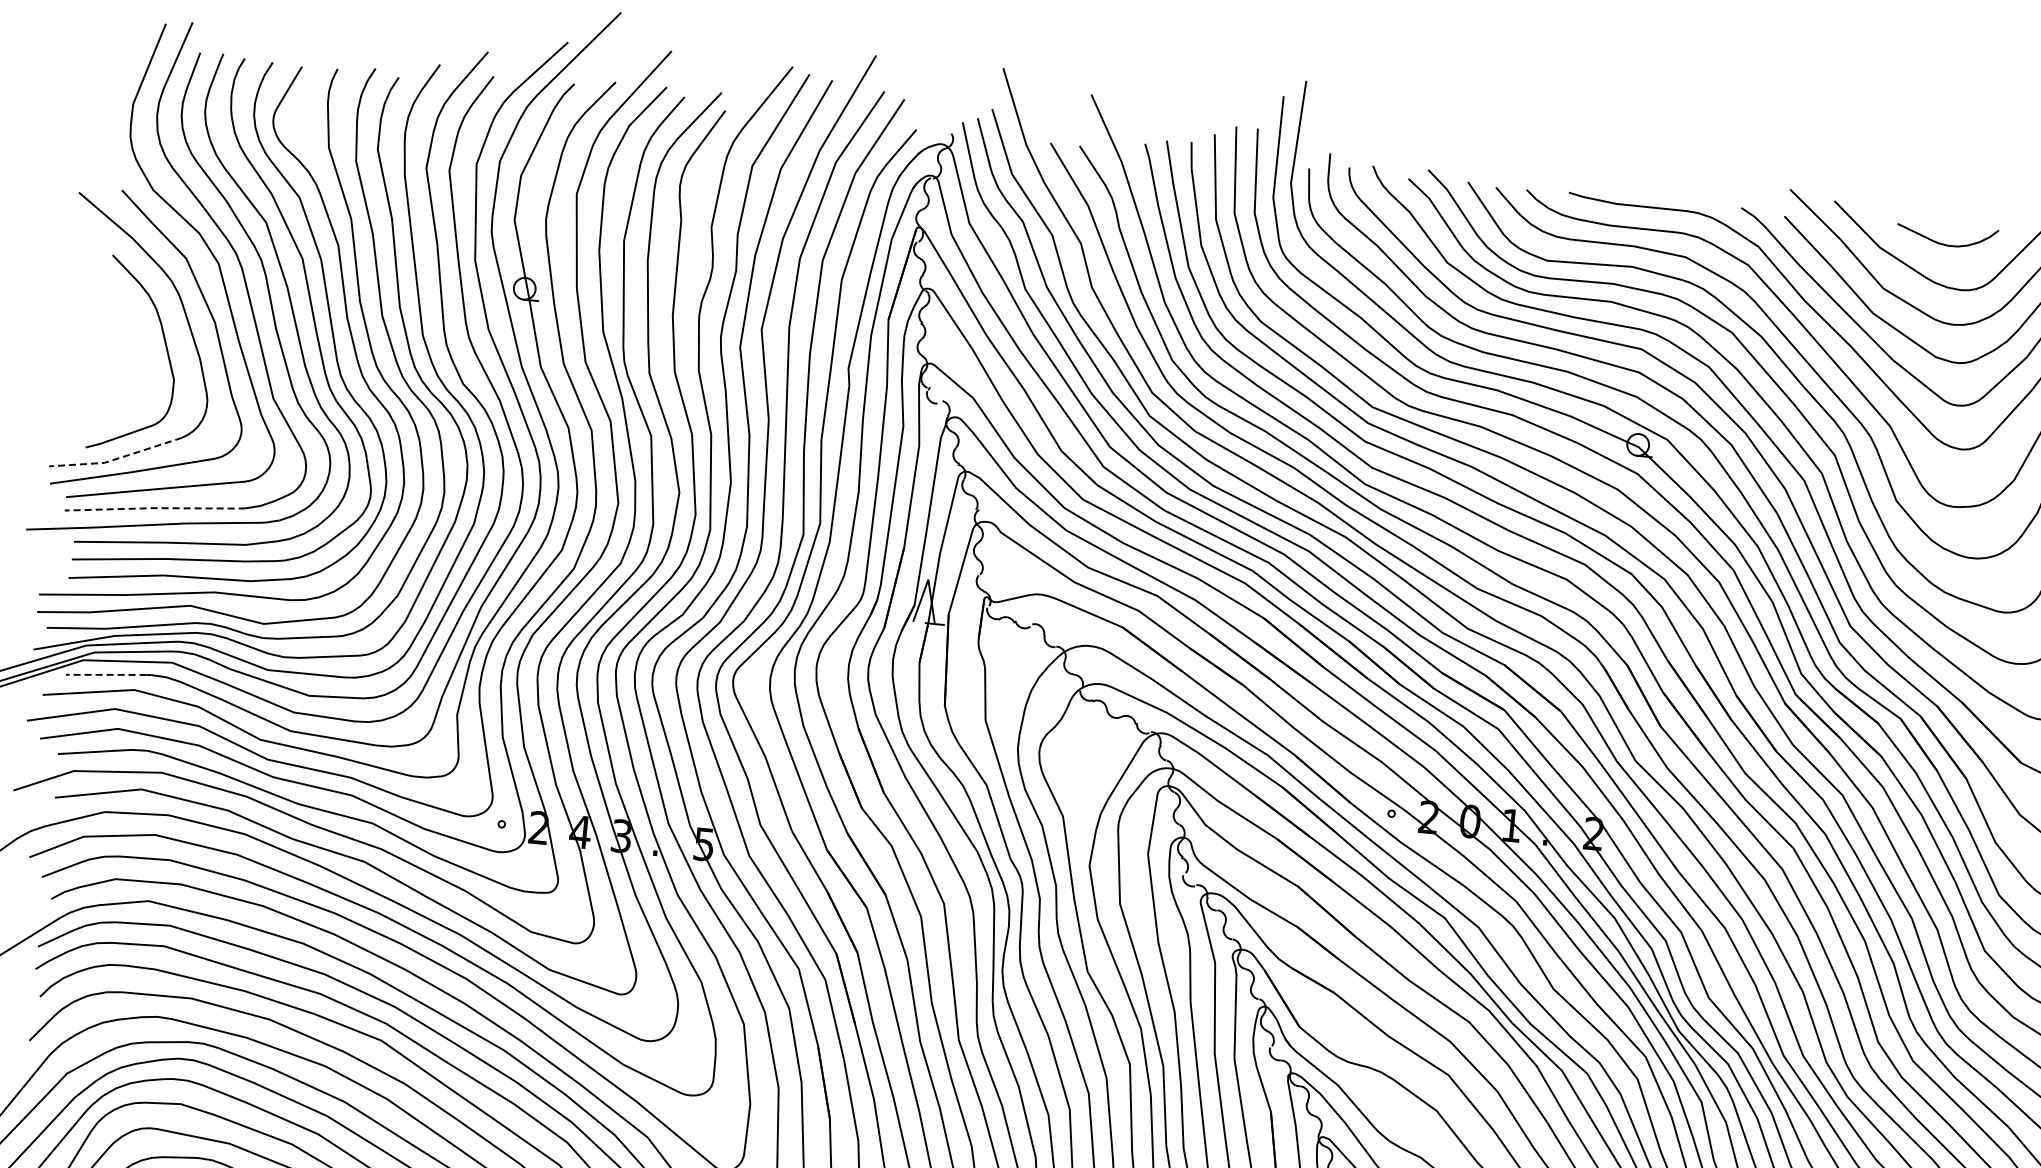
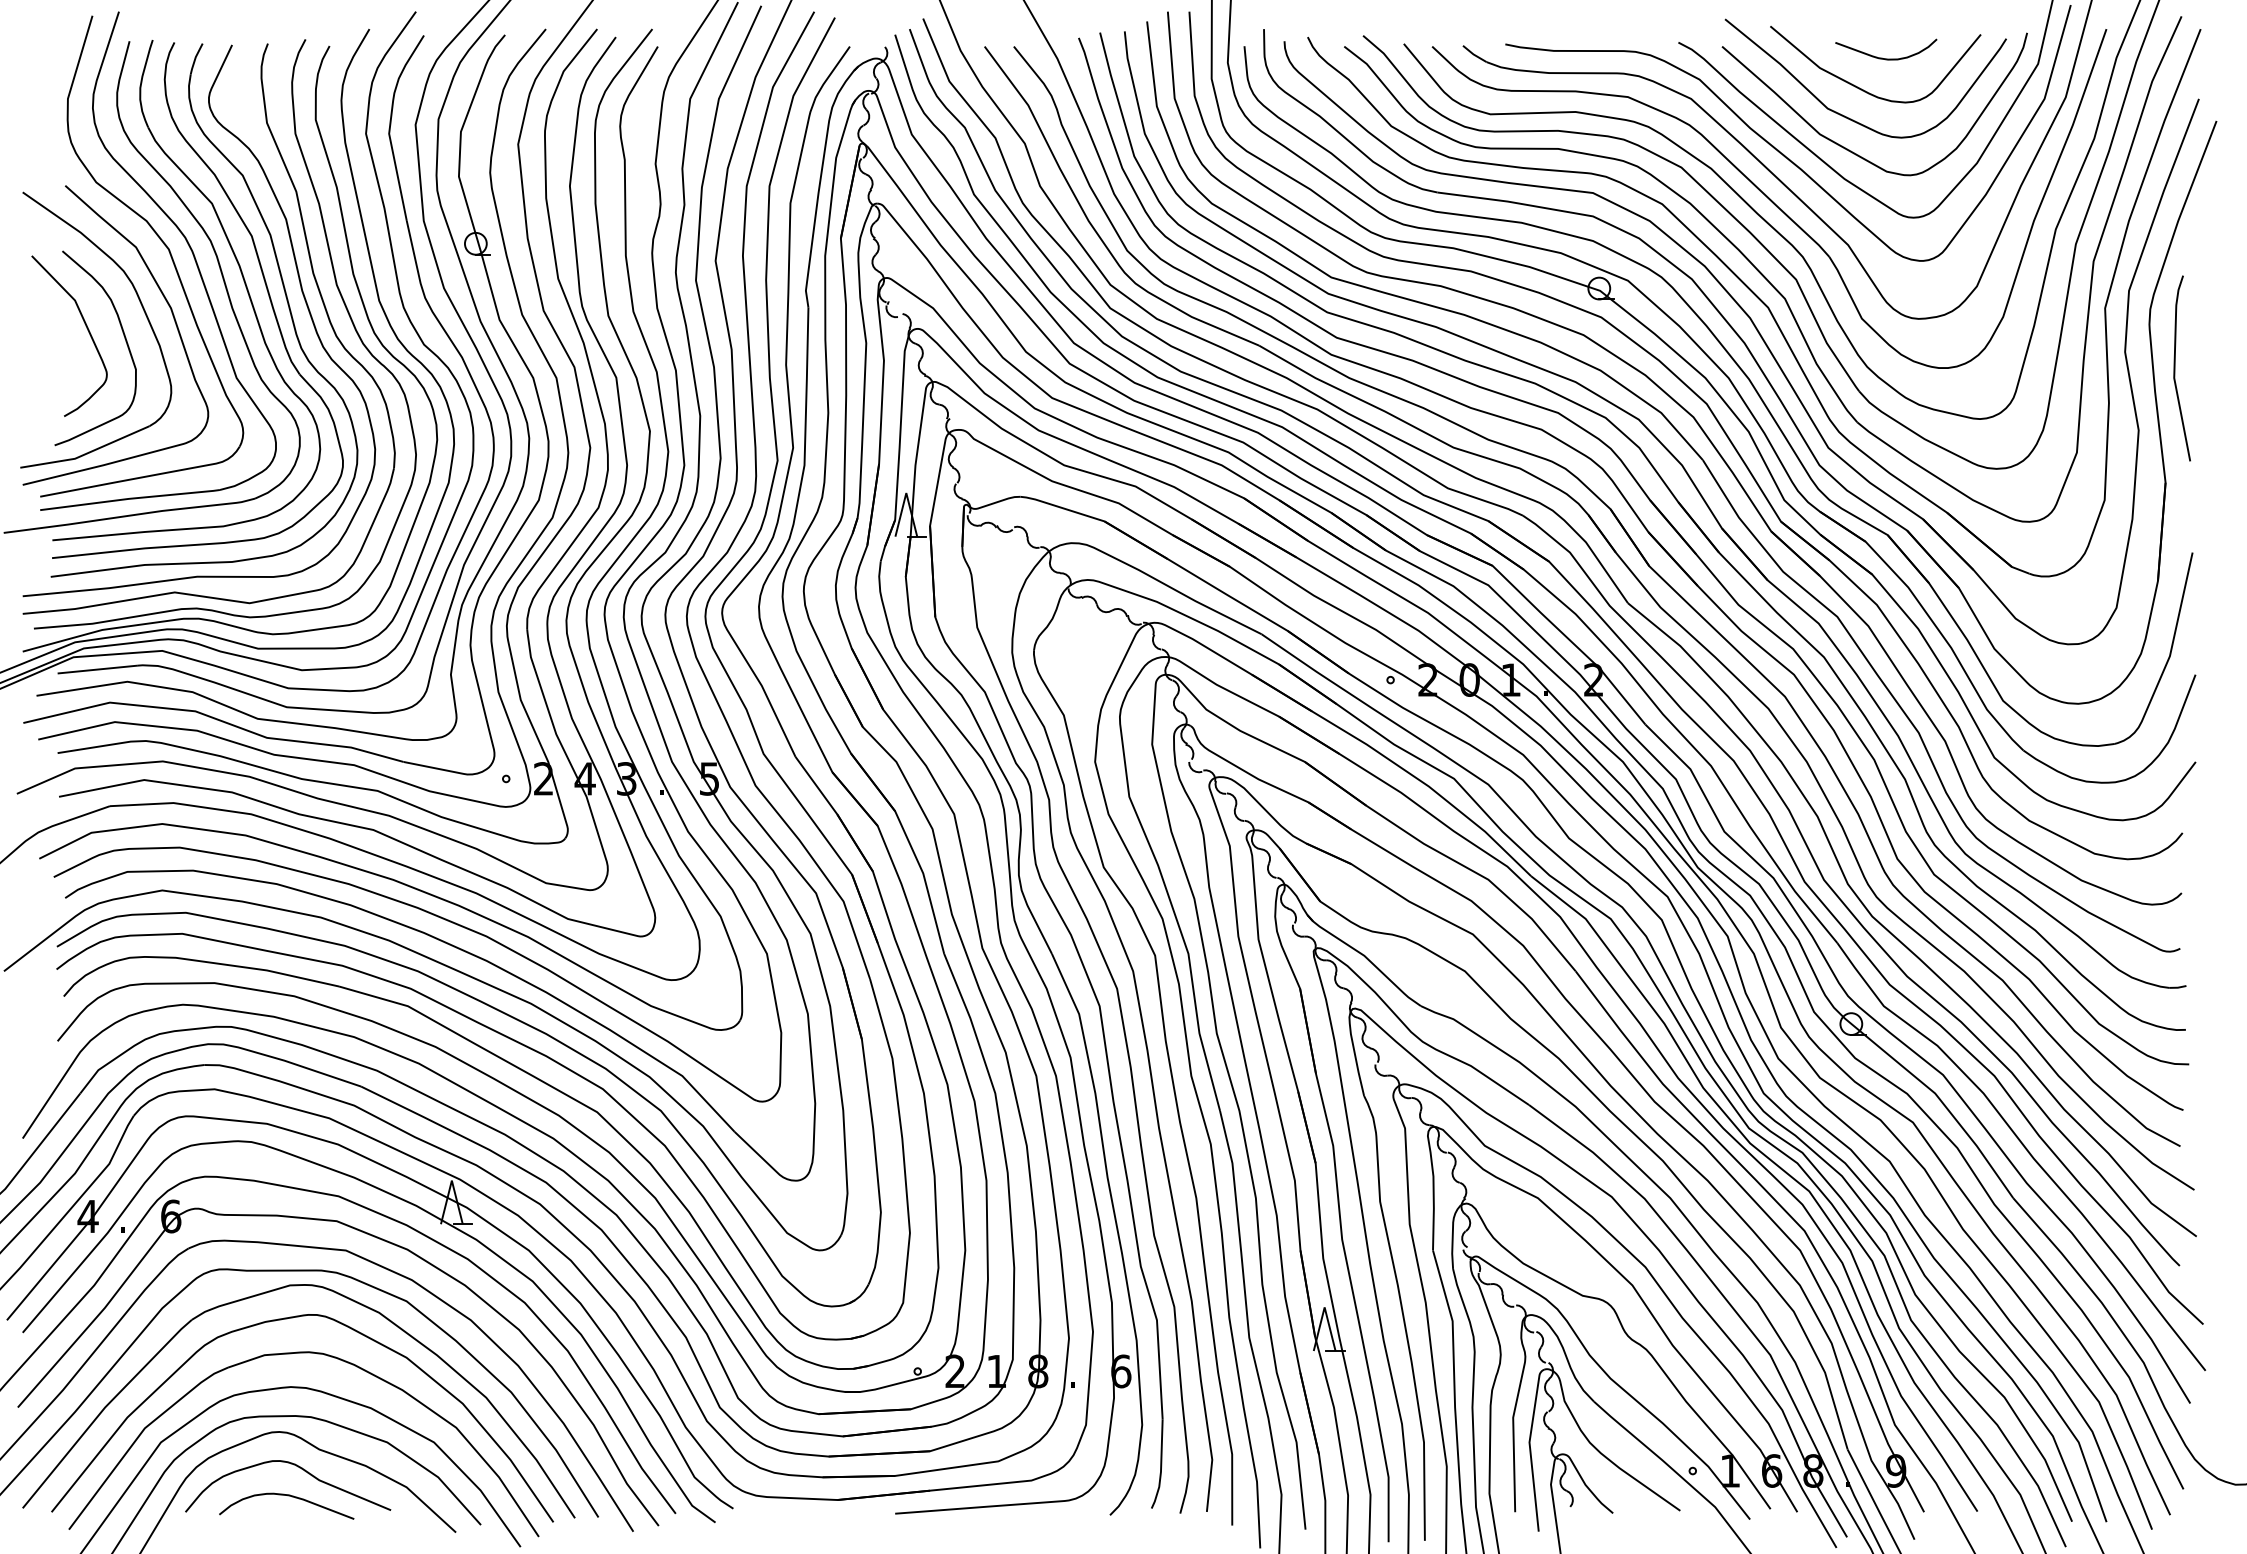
curve: (128, 332) -> (85, 326), added
line: (116, 458) -> (86, 453), dashed -> solid
line: (154, 507) -> (129, 498), dashed -> solid
line: (105, 674) -> (97, 669), dashed -> solid

